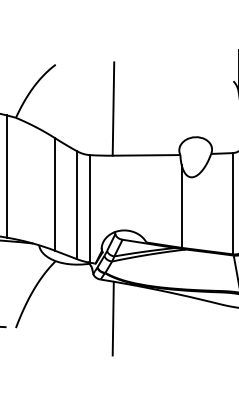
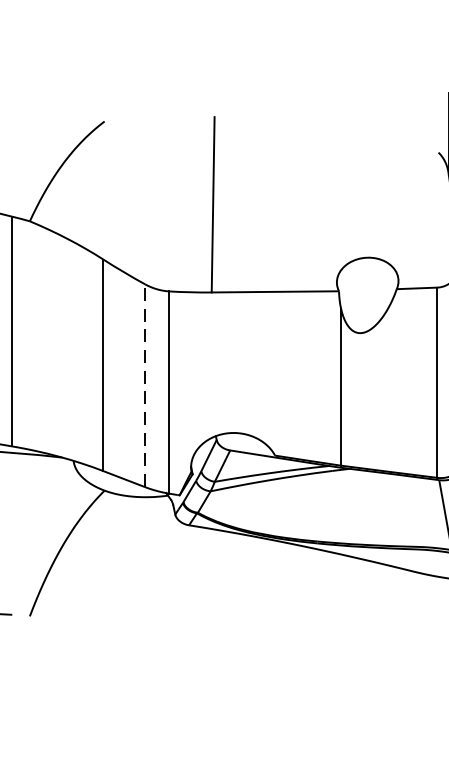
line: (77, 205) -> (145, 386), solid -> dashed
line: (112, 318) -> (211, 598), removed

